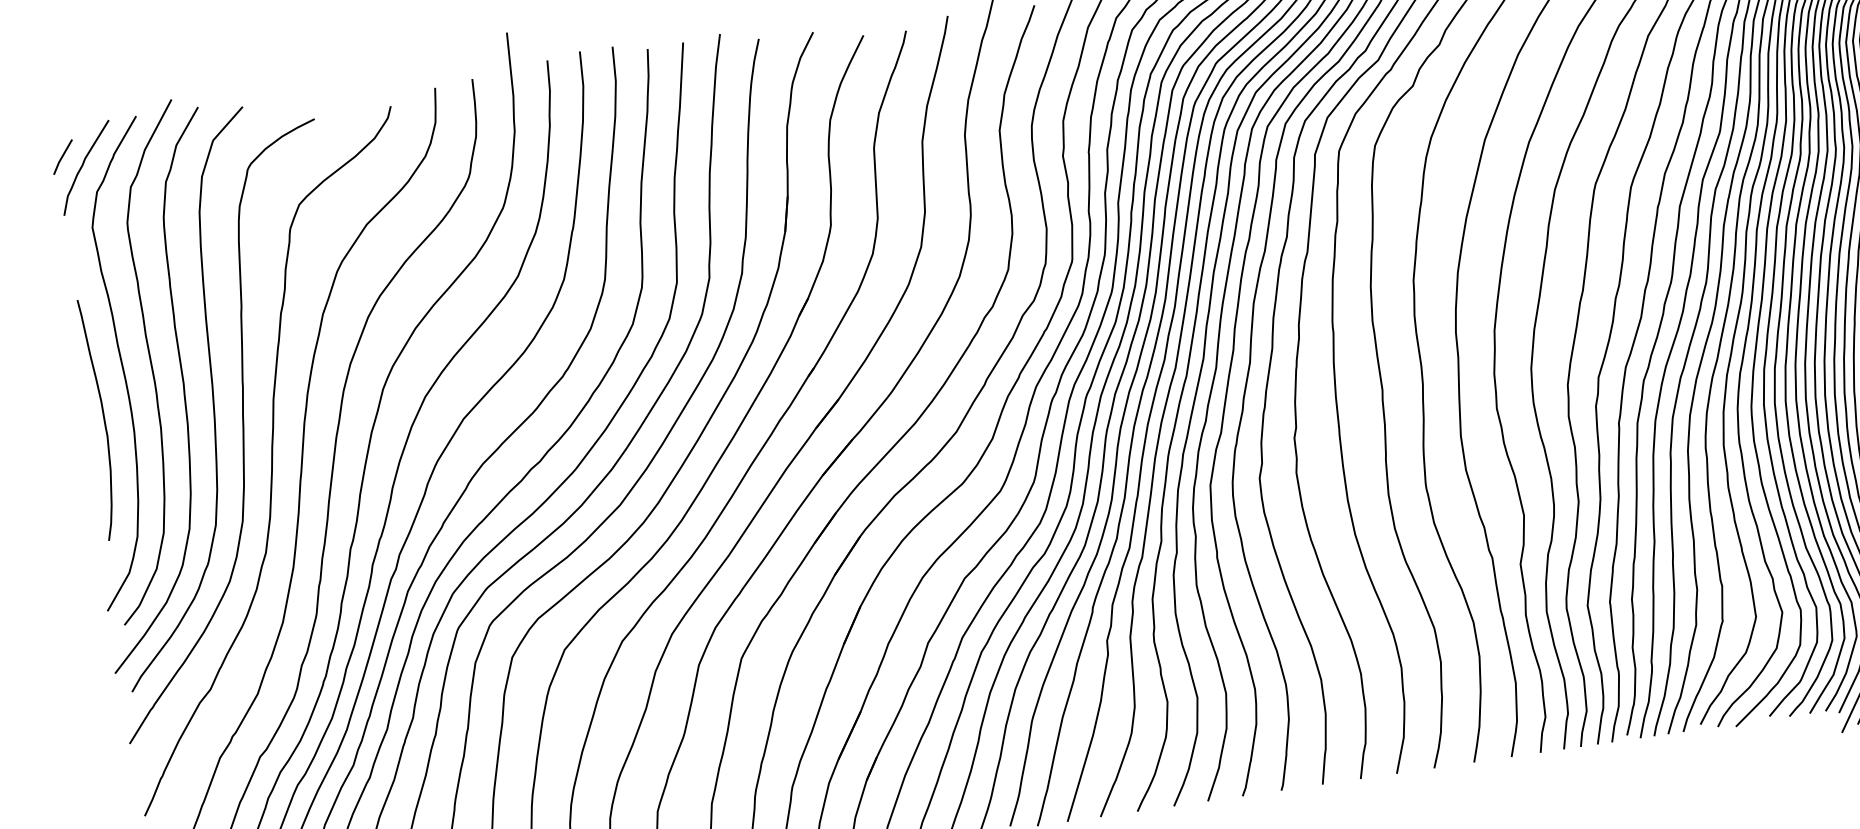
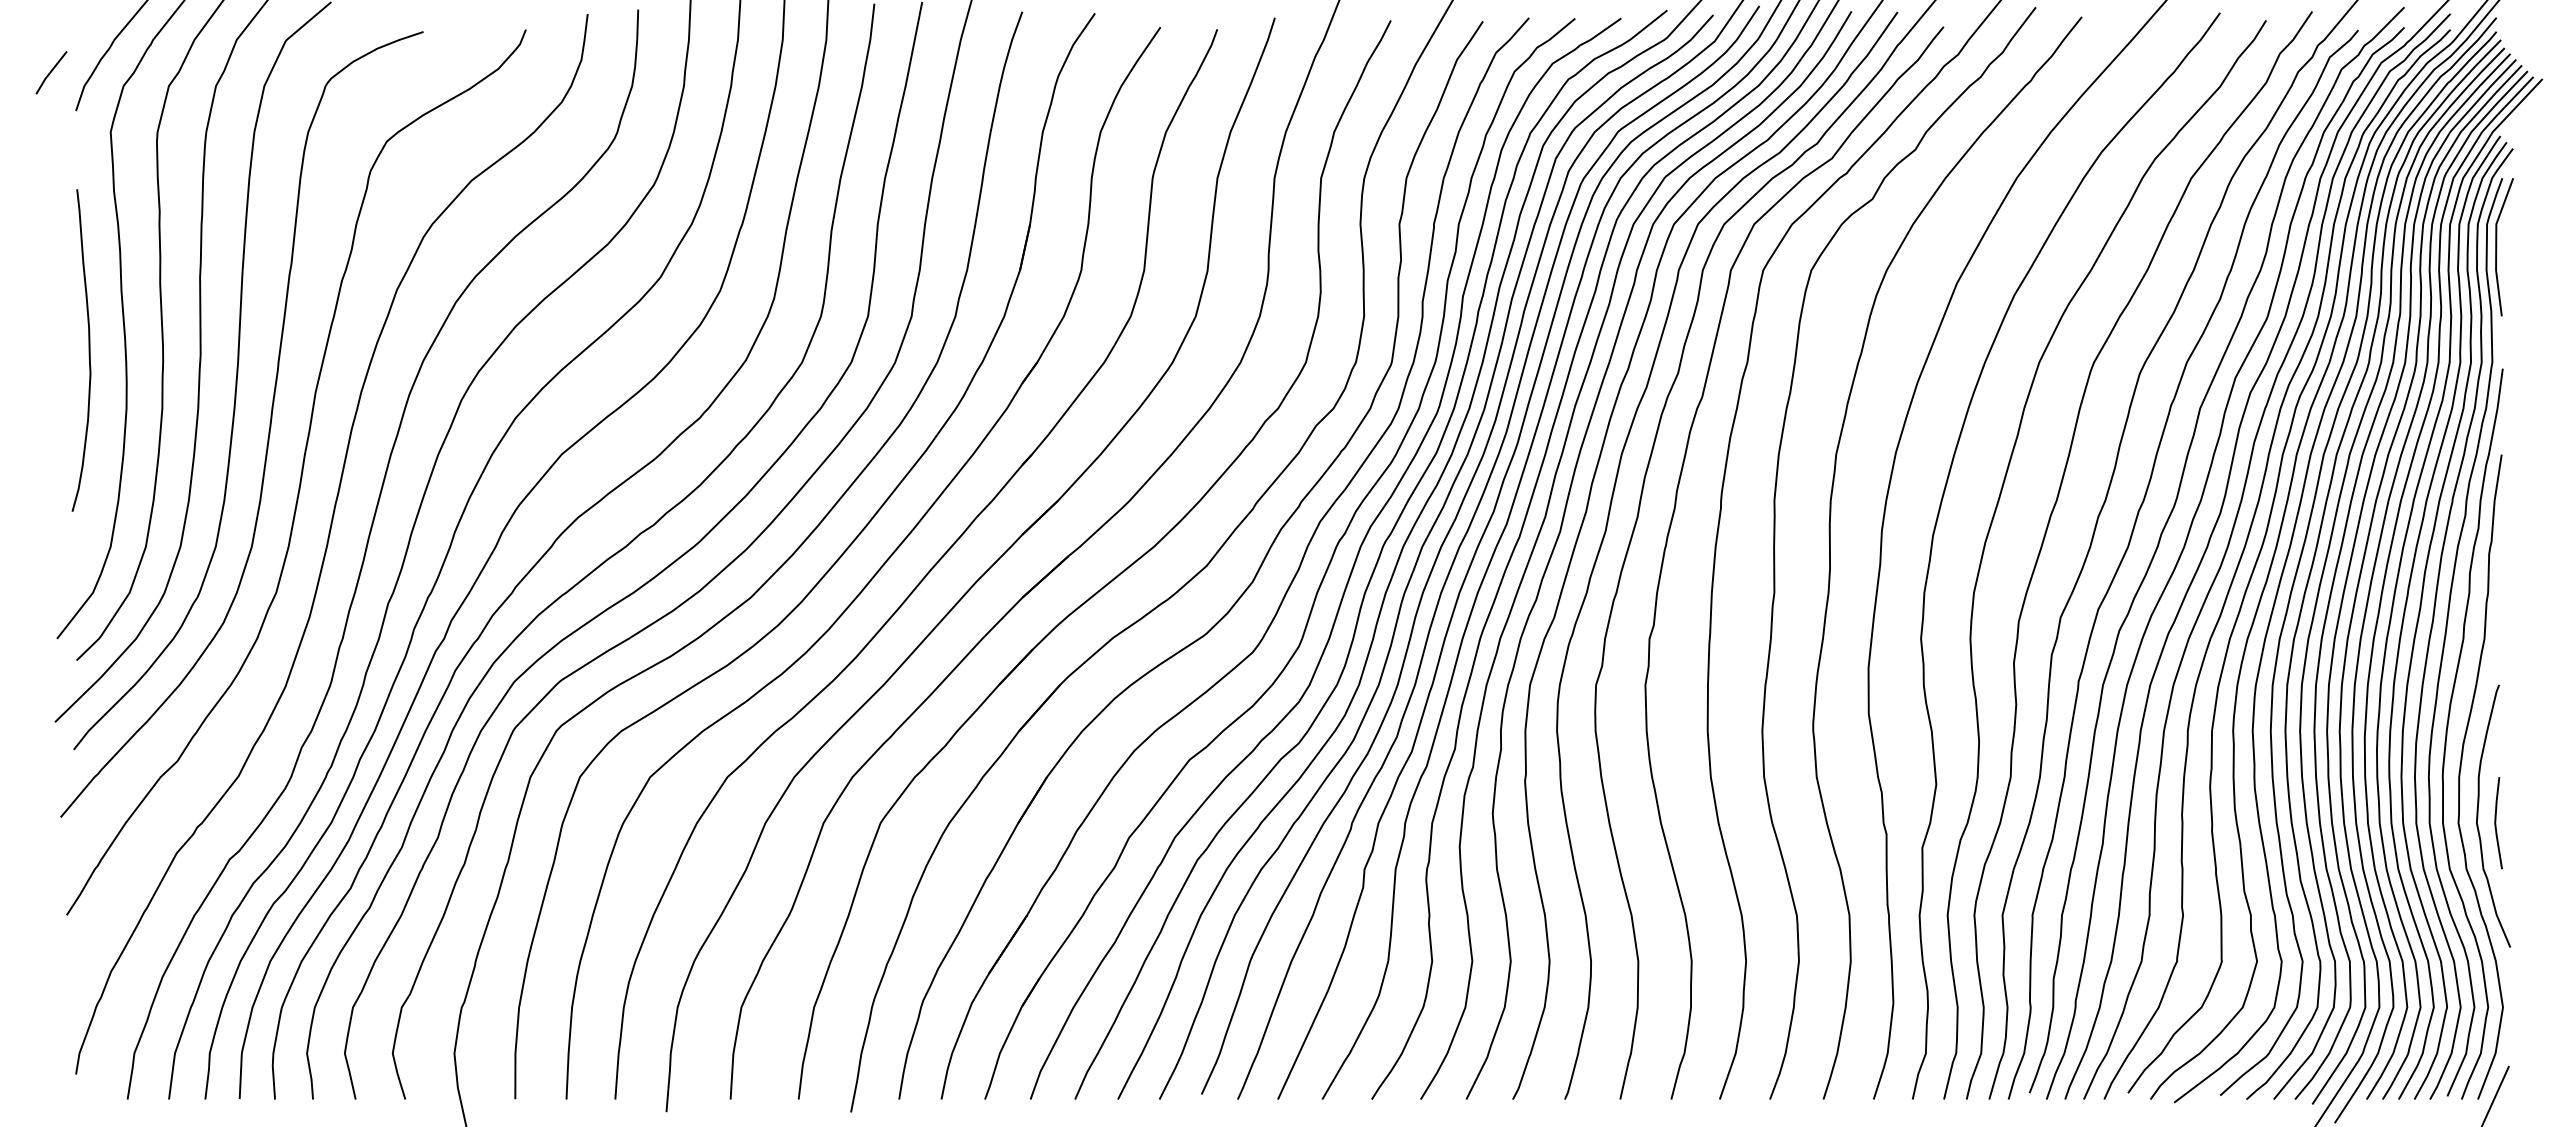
line: (62, 156) -> (51, 72), moved
curve: (103, 418) -> (88, 350), moved

